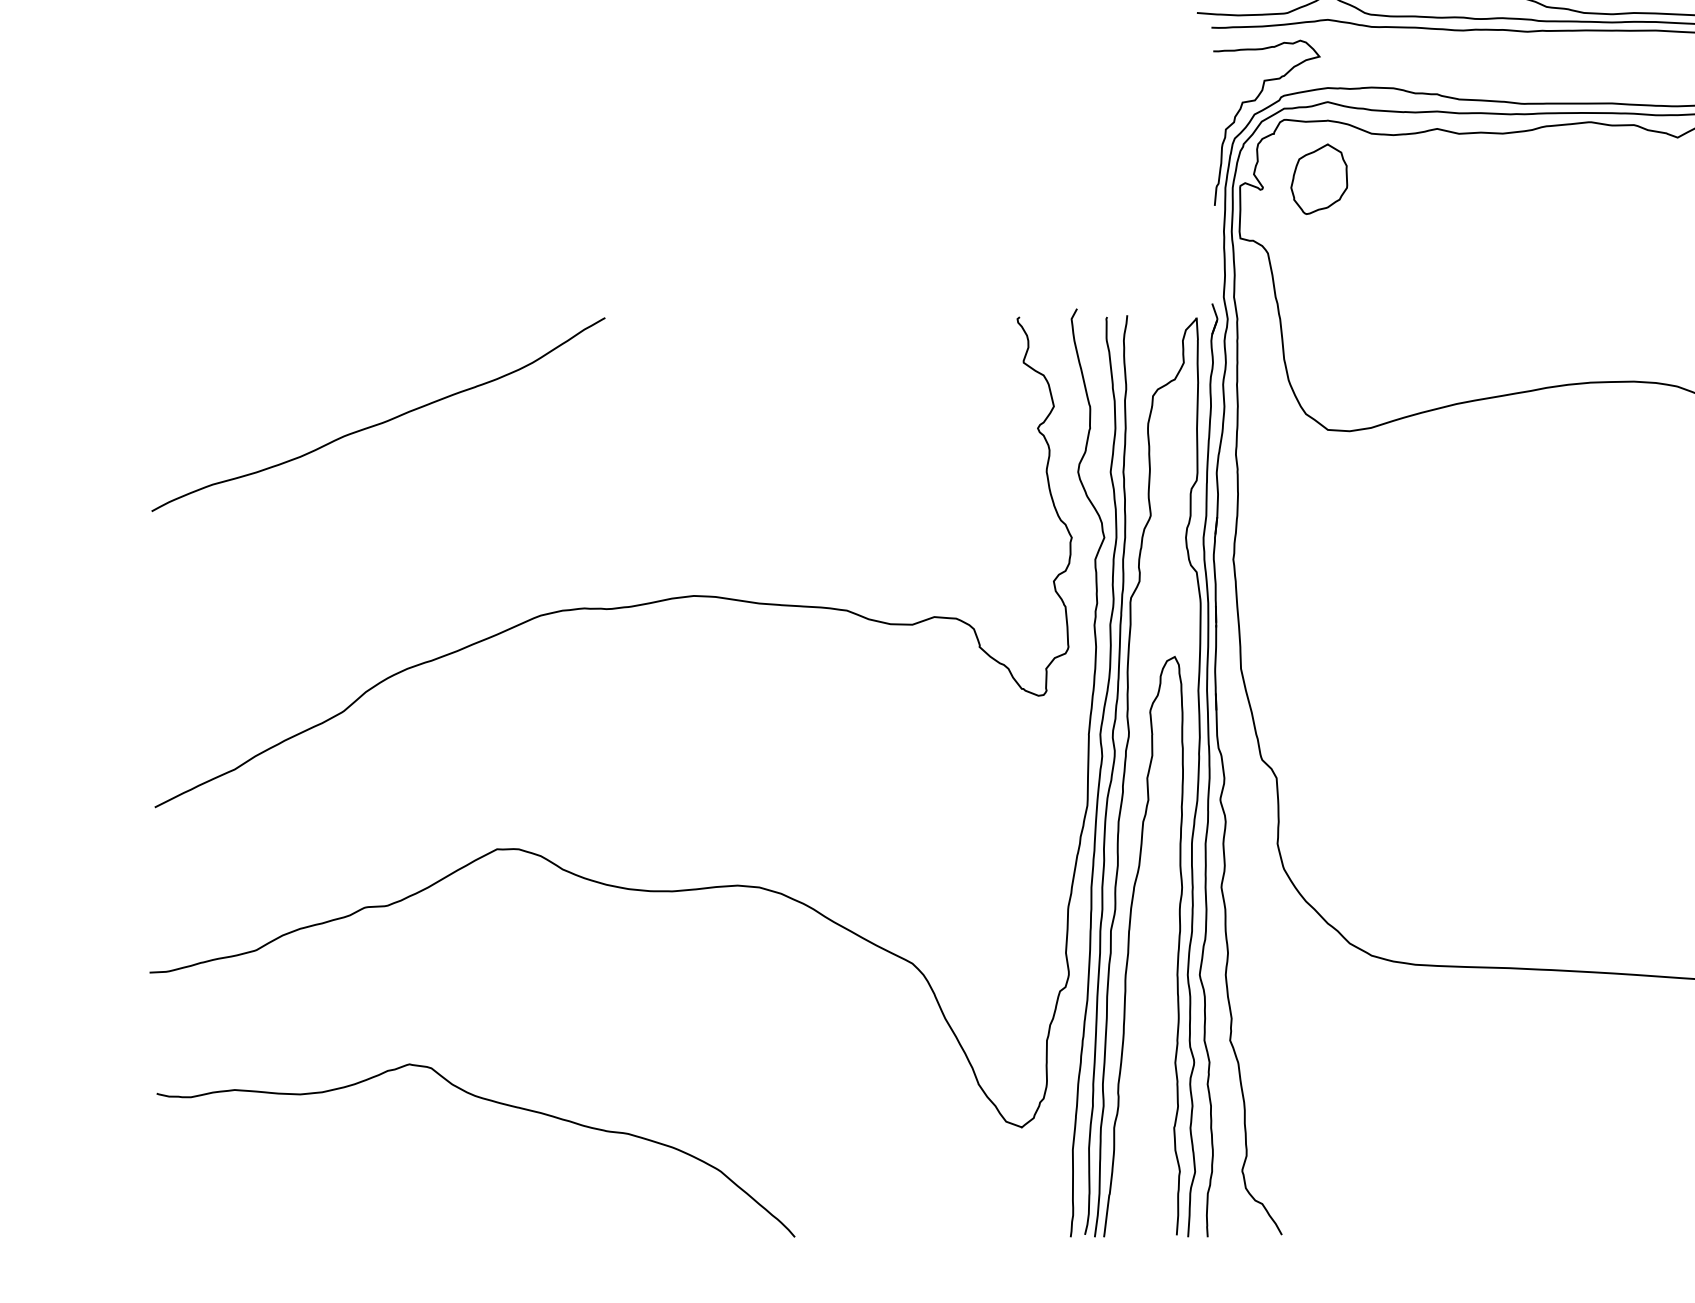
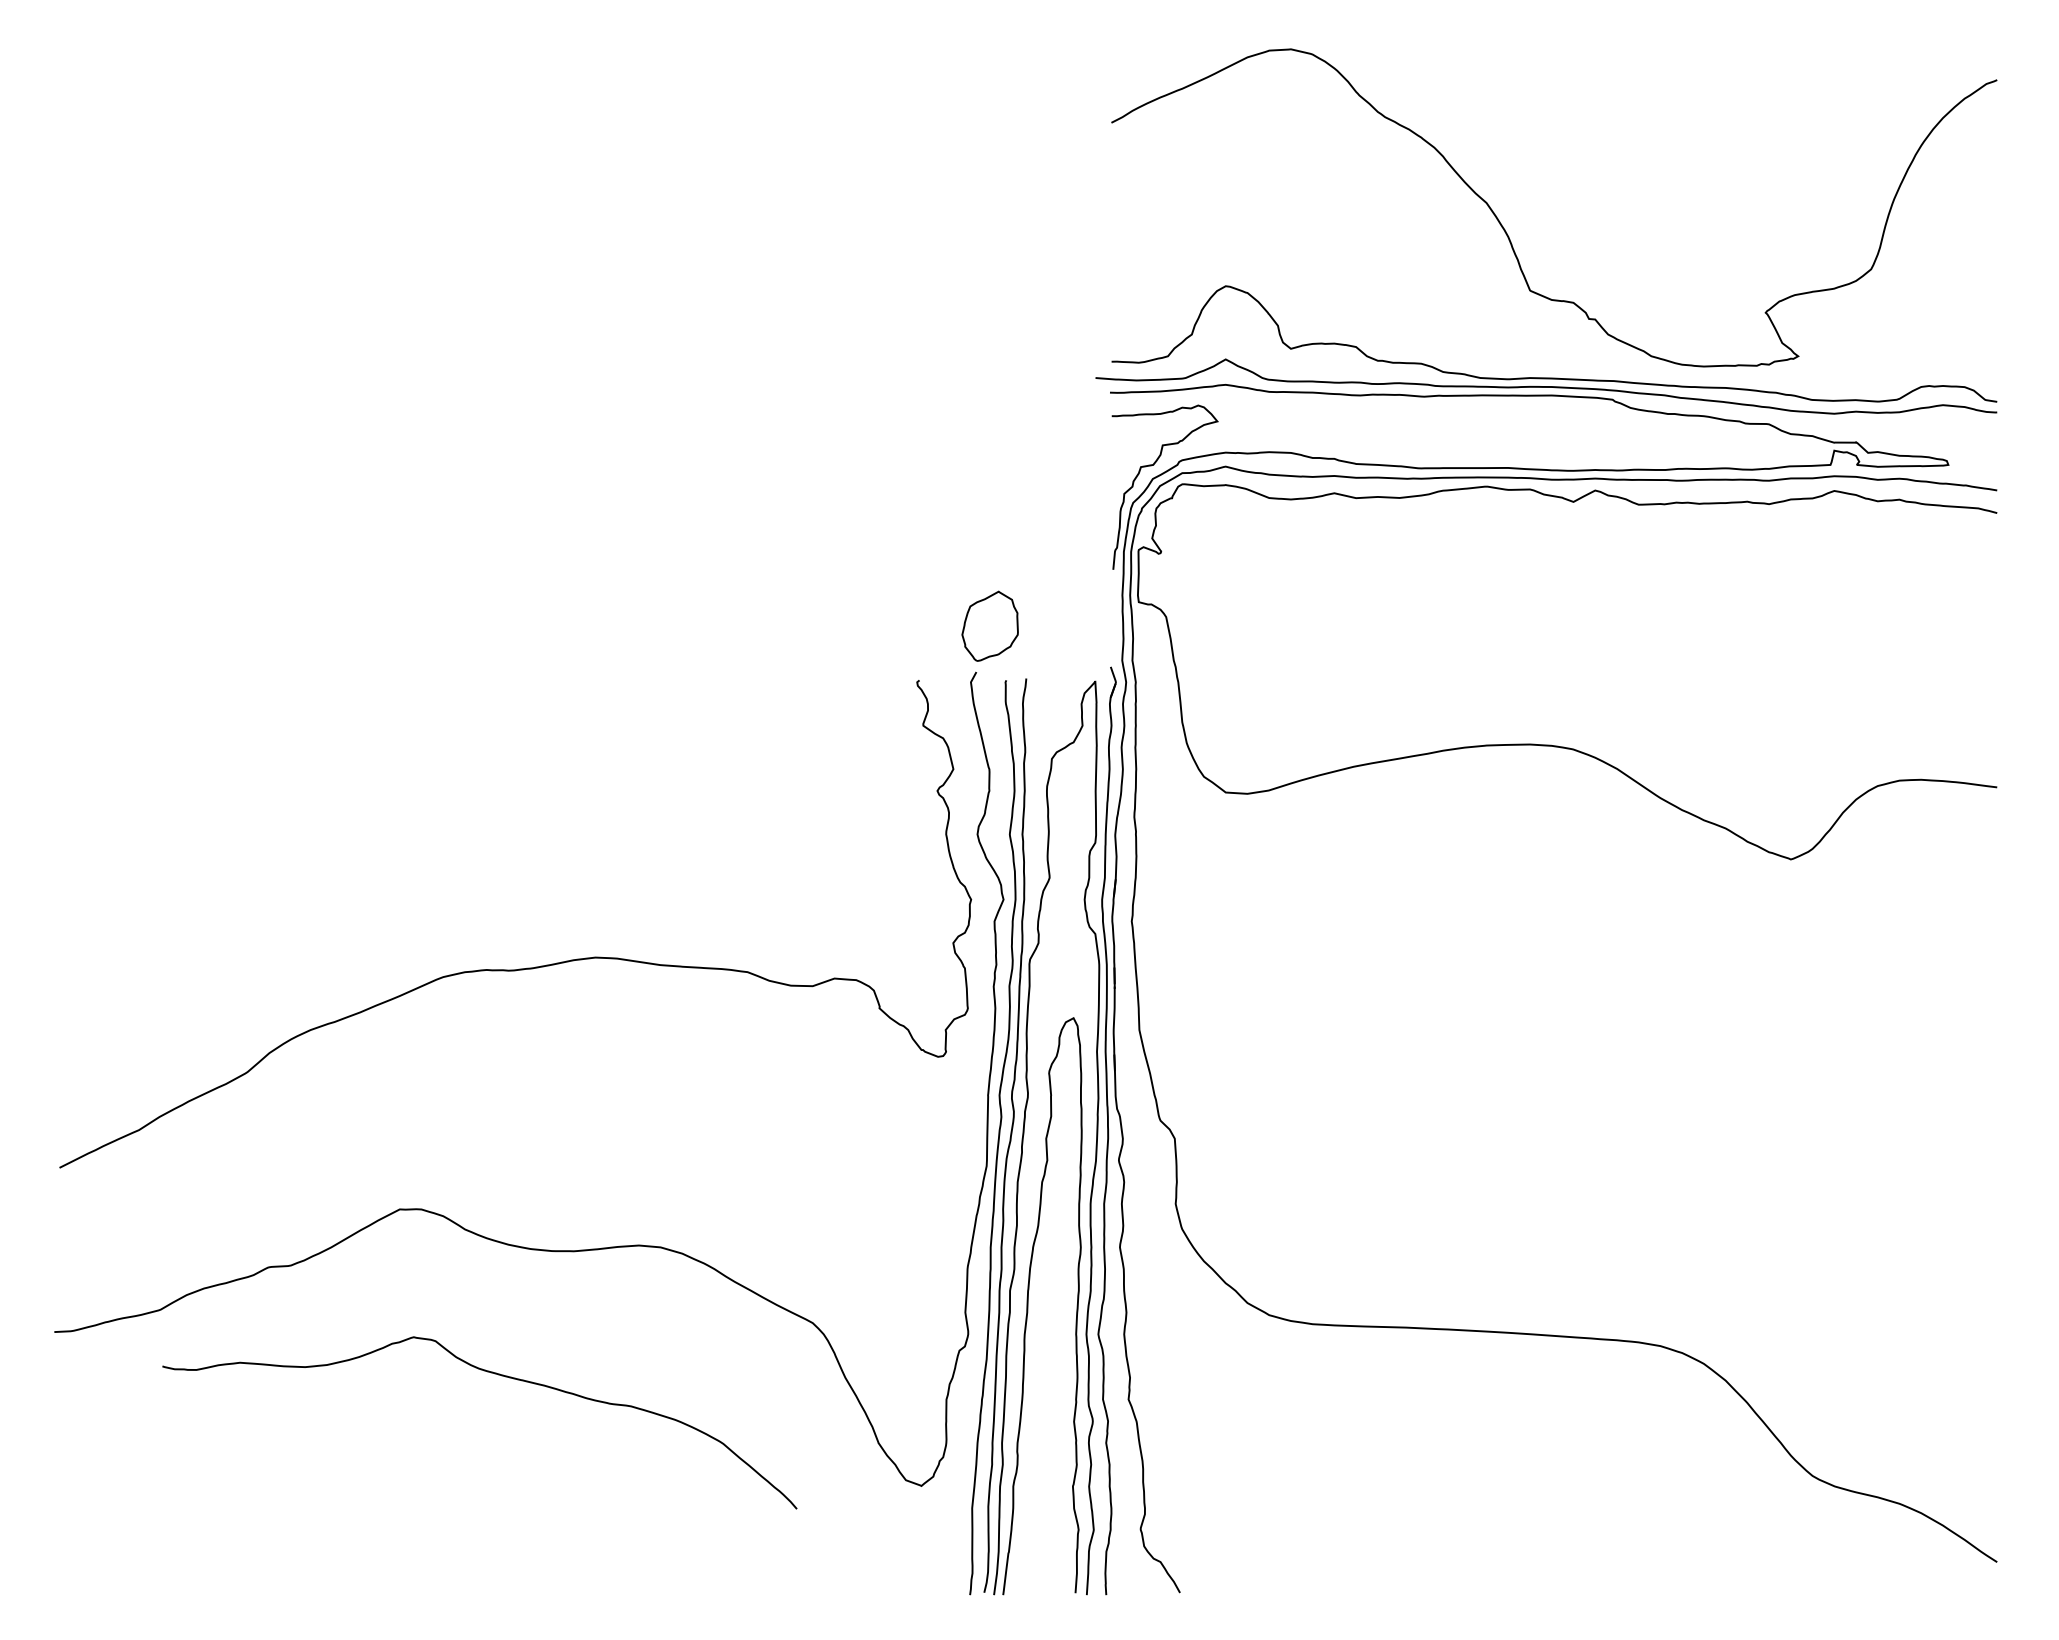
part: (1318, 178) -> (989, 625), moved
curve: (382, 421) -> (285, 784), removed
curve: (490, 1101) -> (494, 1374), moved

